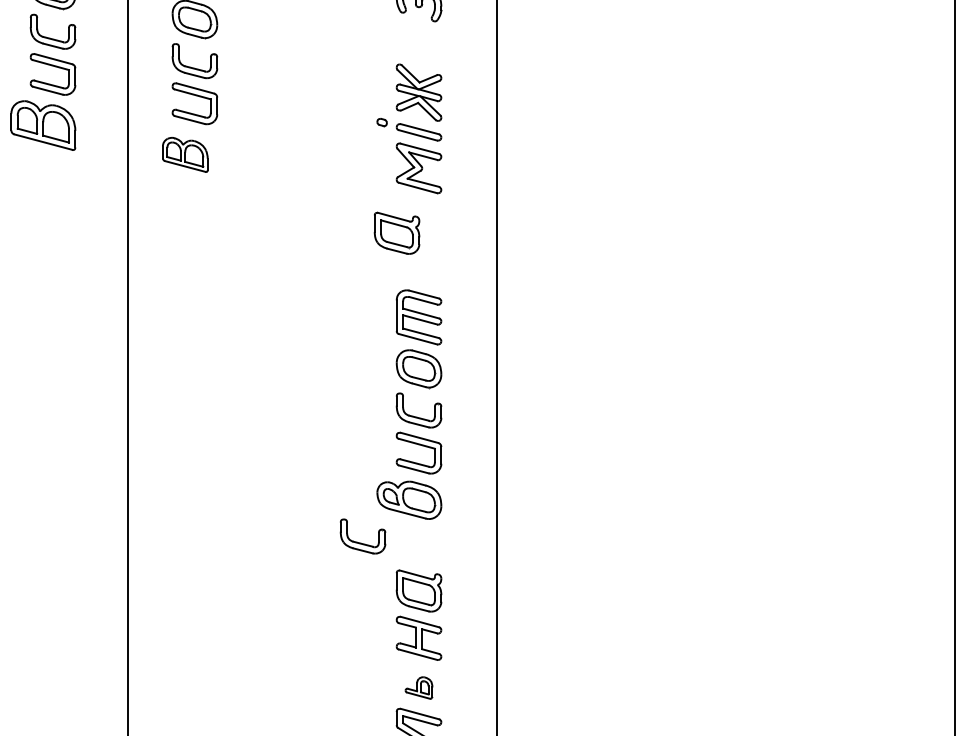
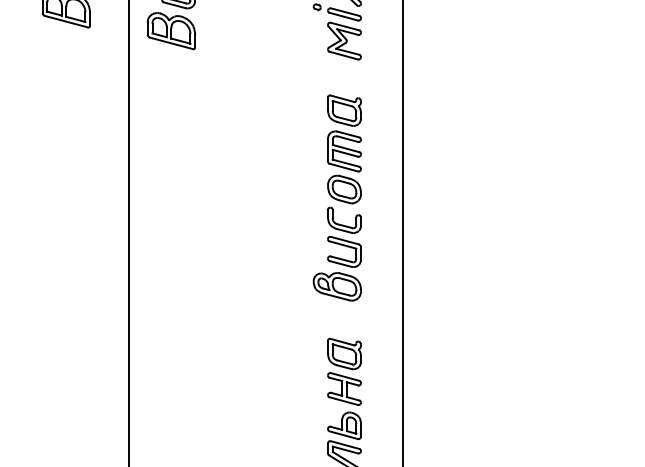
part: (185, 154) -> (171, 30), size x1.43
part: (396, 232) -> (344, 110), moved
part: (361, 542) -> (301, 318), removed
part: (418, 687) -> (344, 425), size x1.67

